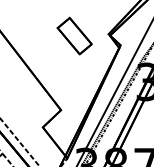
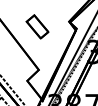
part: (74, 35) -> (37, 26), moved

